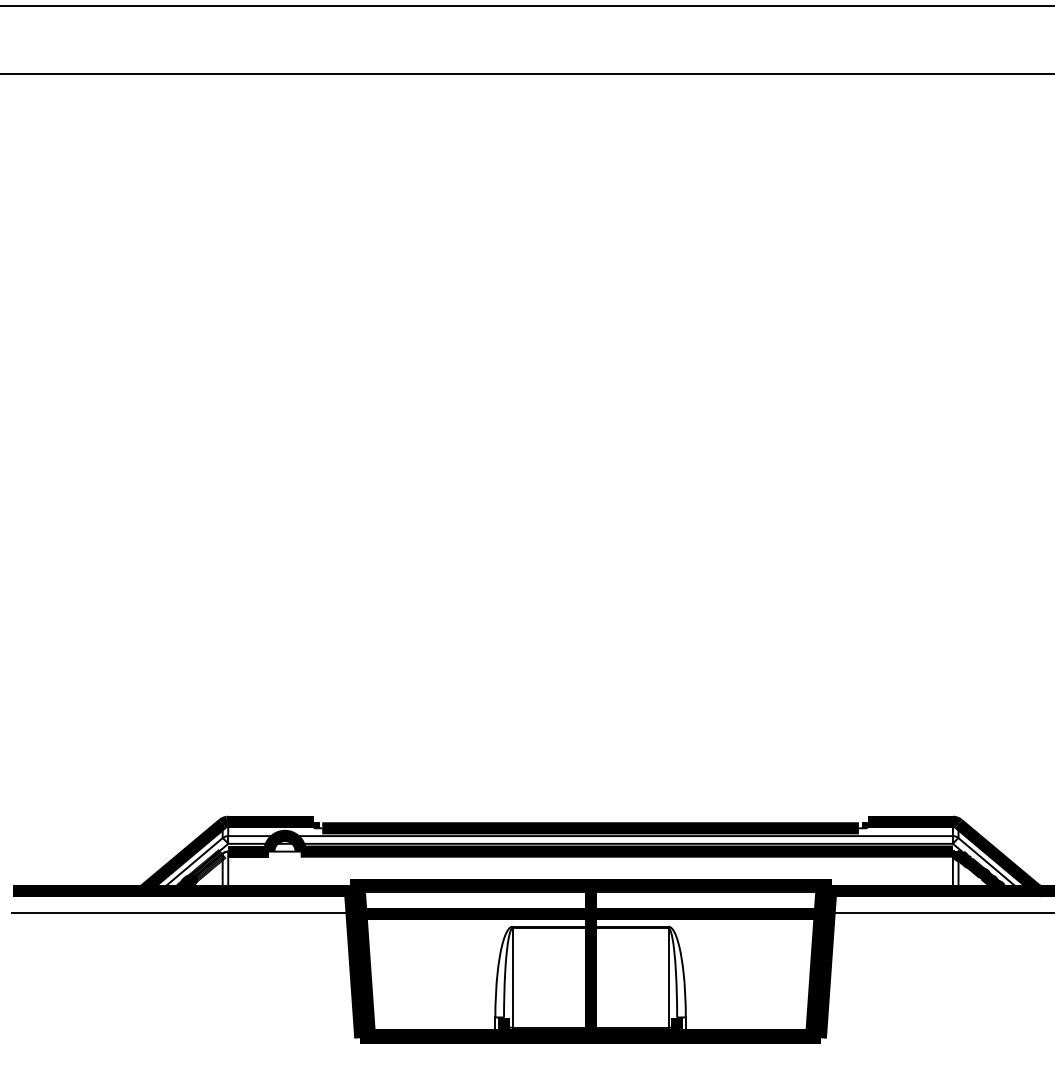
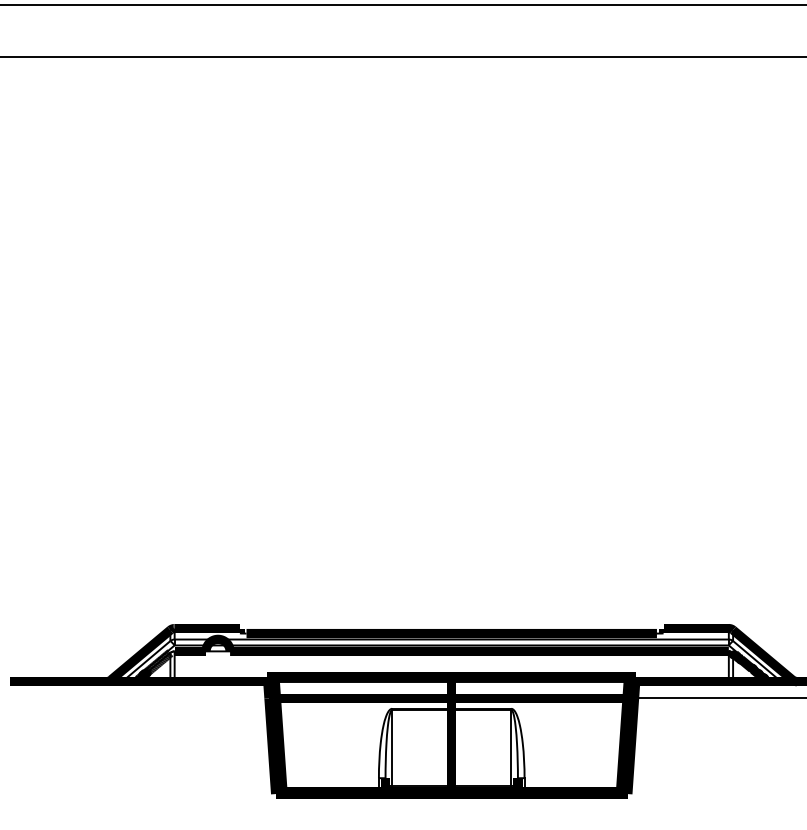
line: (181, 913) -> (138, 698), removed

